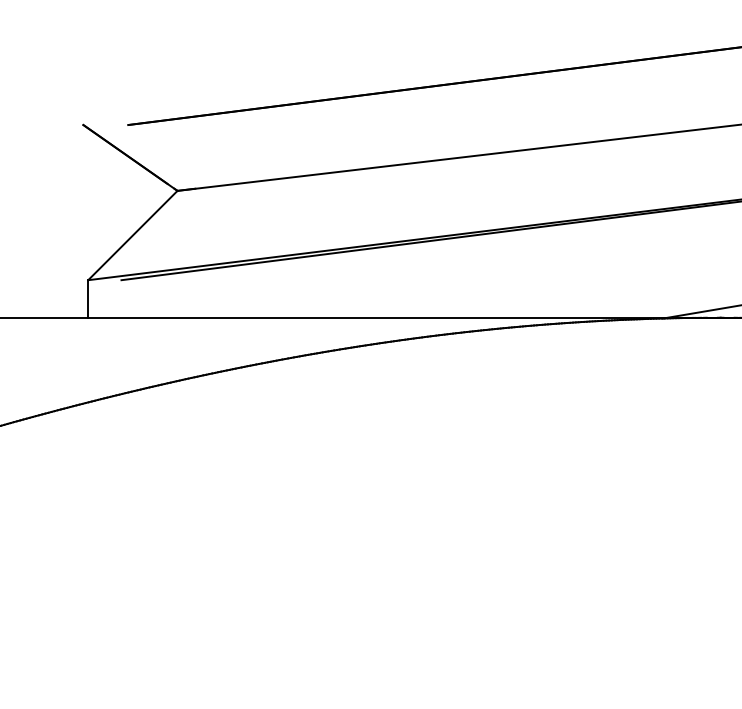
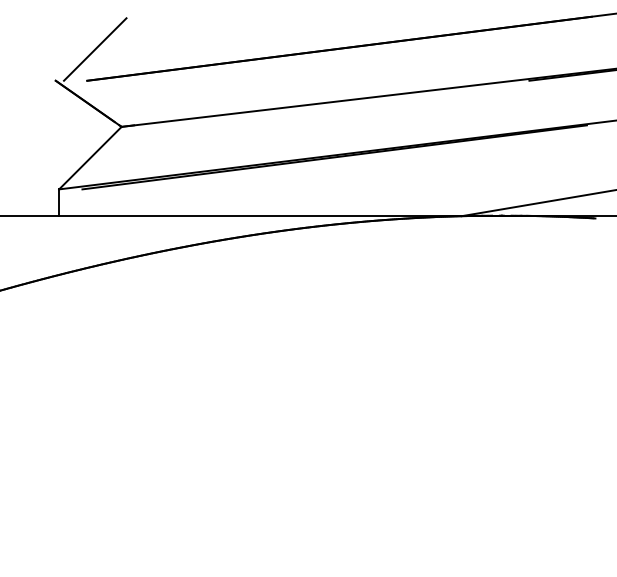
line: (140, 80) -> (95, 49), added

